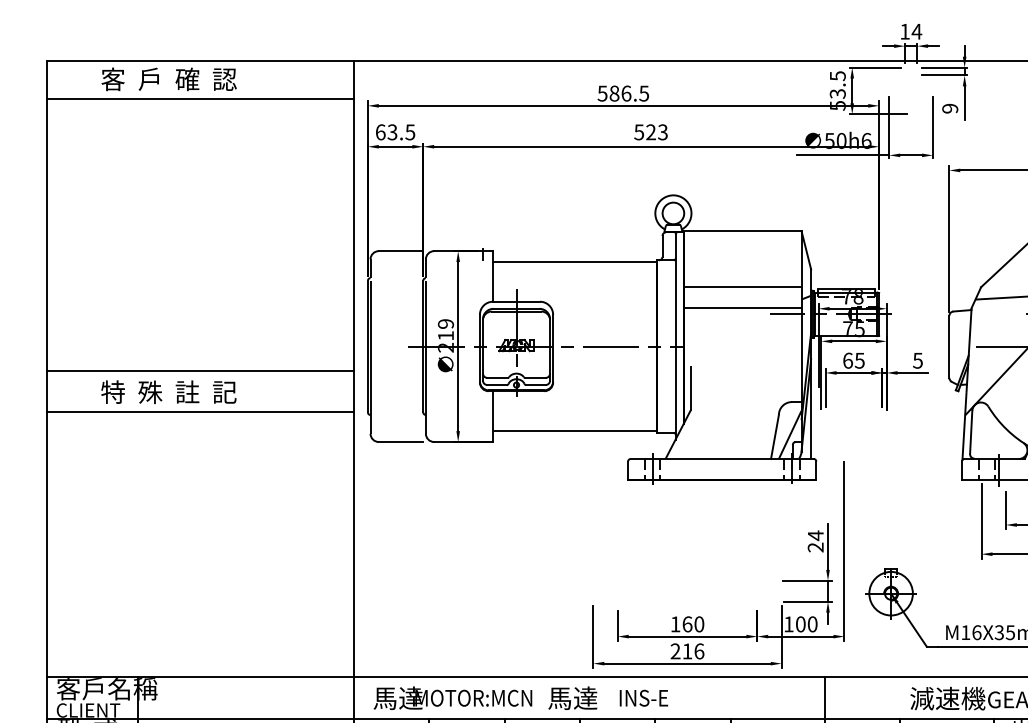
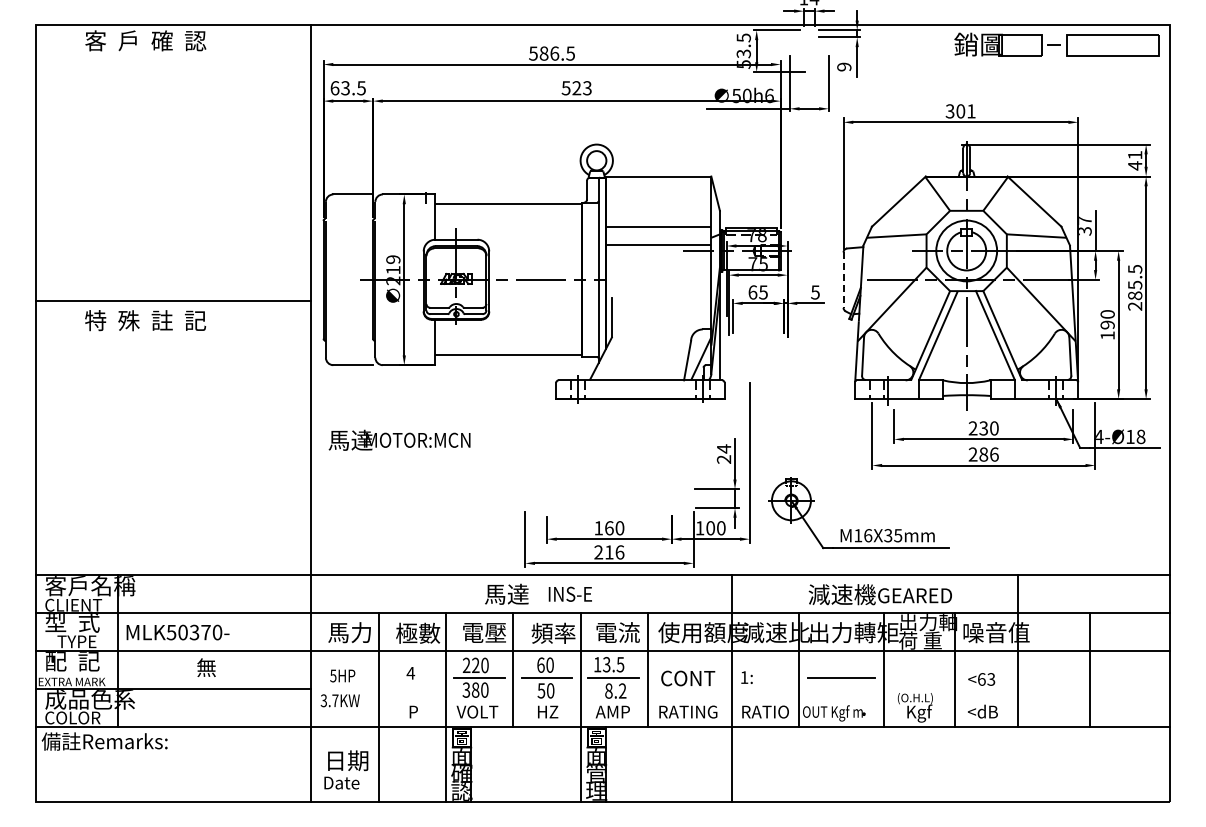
line: (201, 99) -> (174, 58), removed
line: (949, 347) -> (843, 280), solid -> dashed
line: (200, 412) -> (173, 338), removed
text: (452, 697) -> (399, 439), moved

